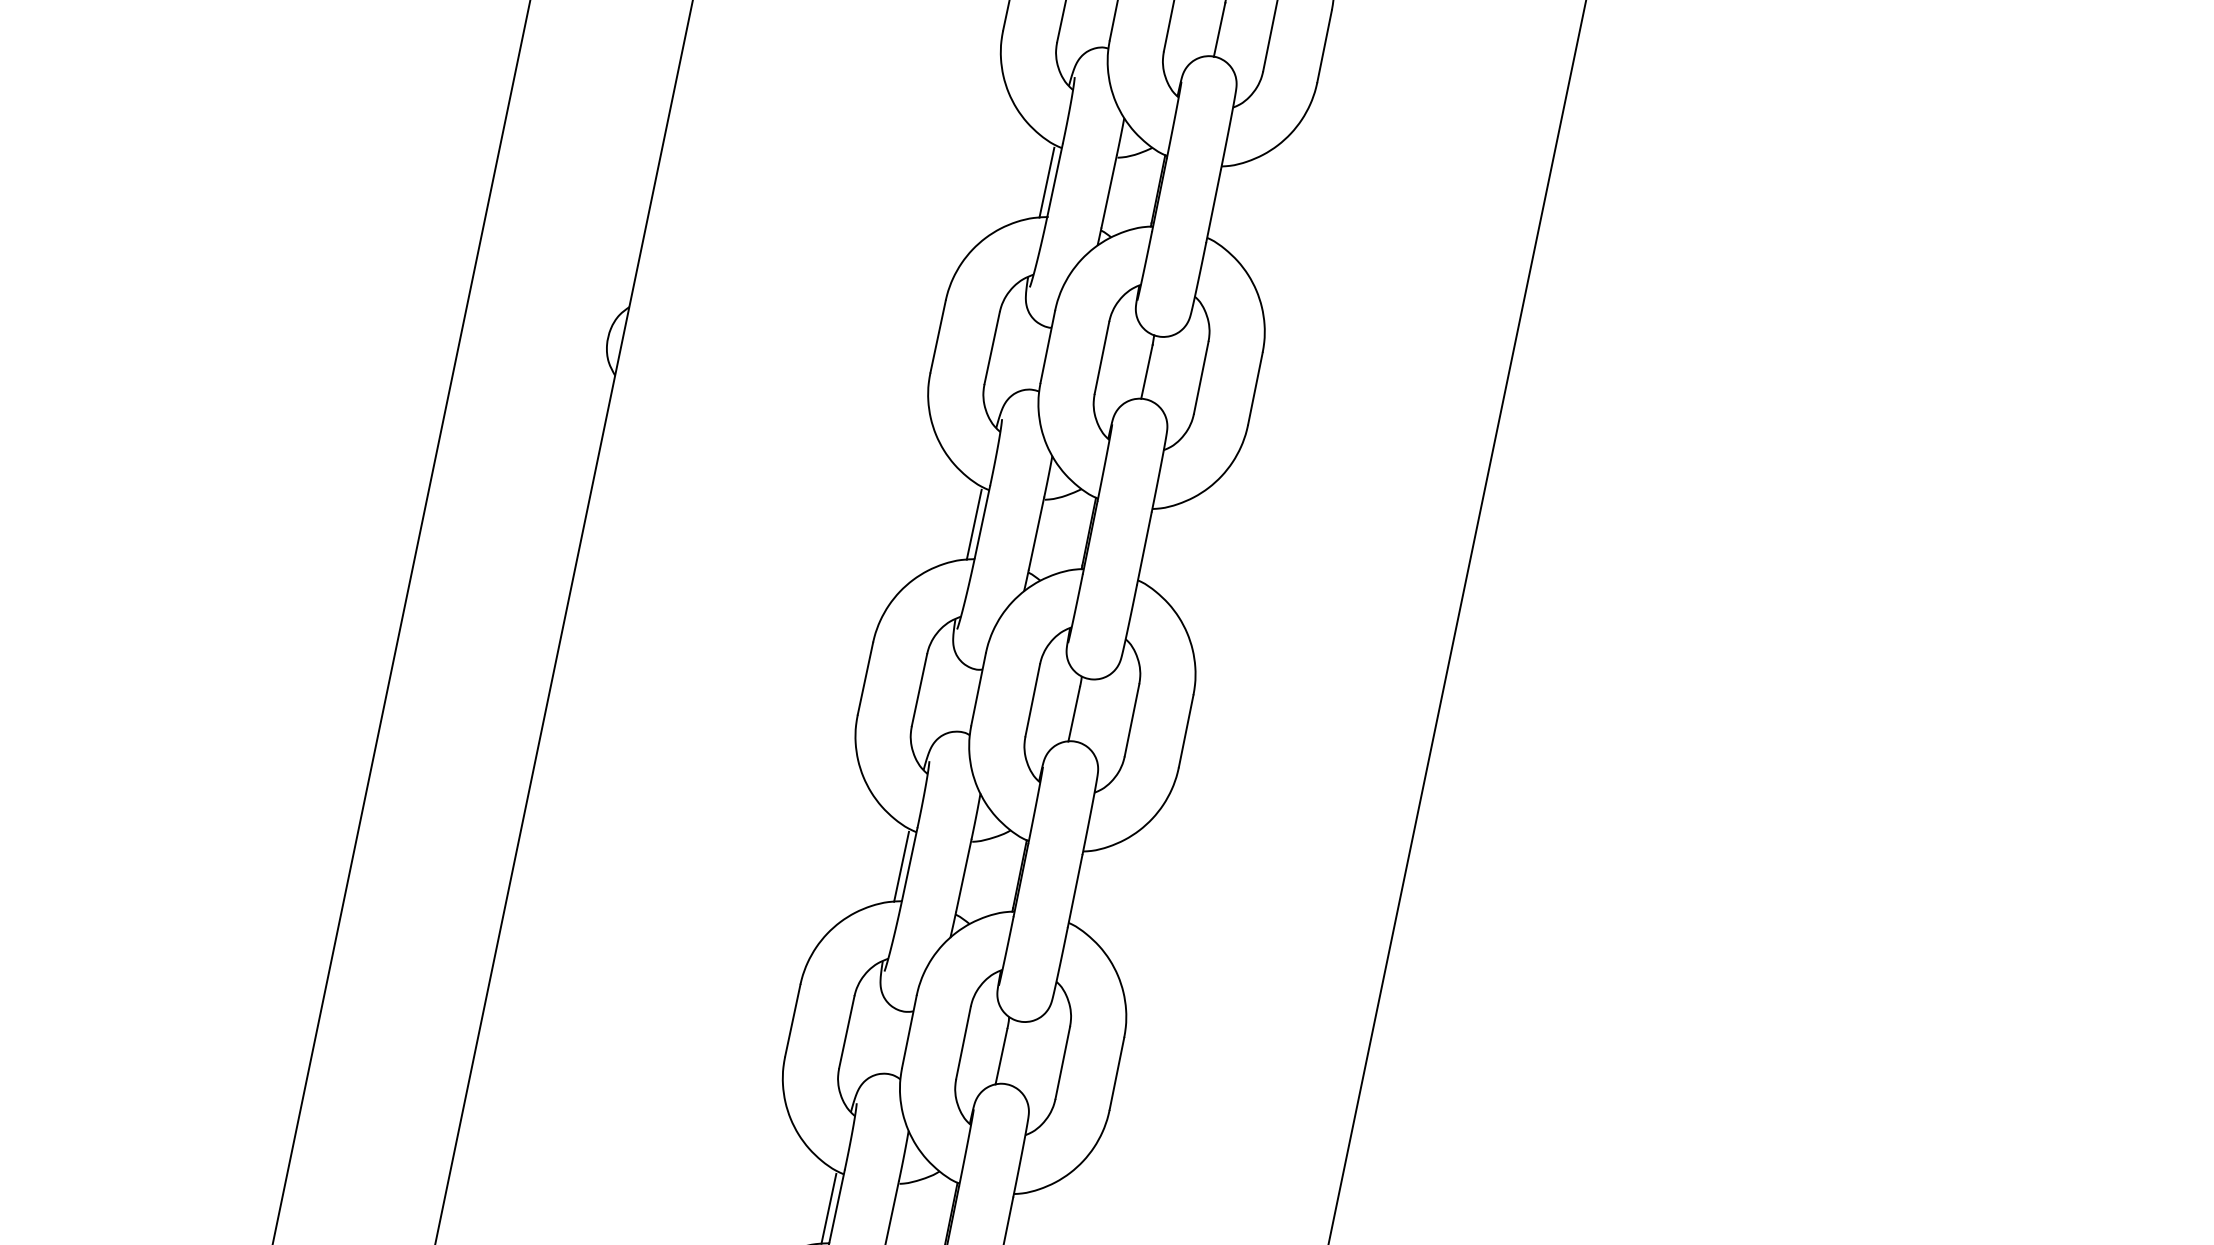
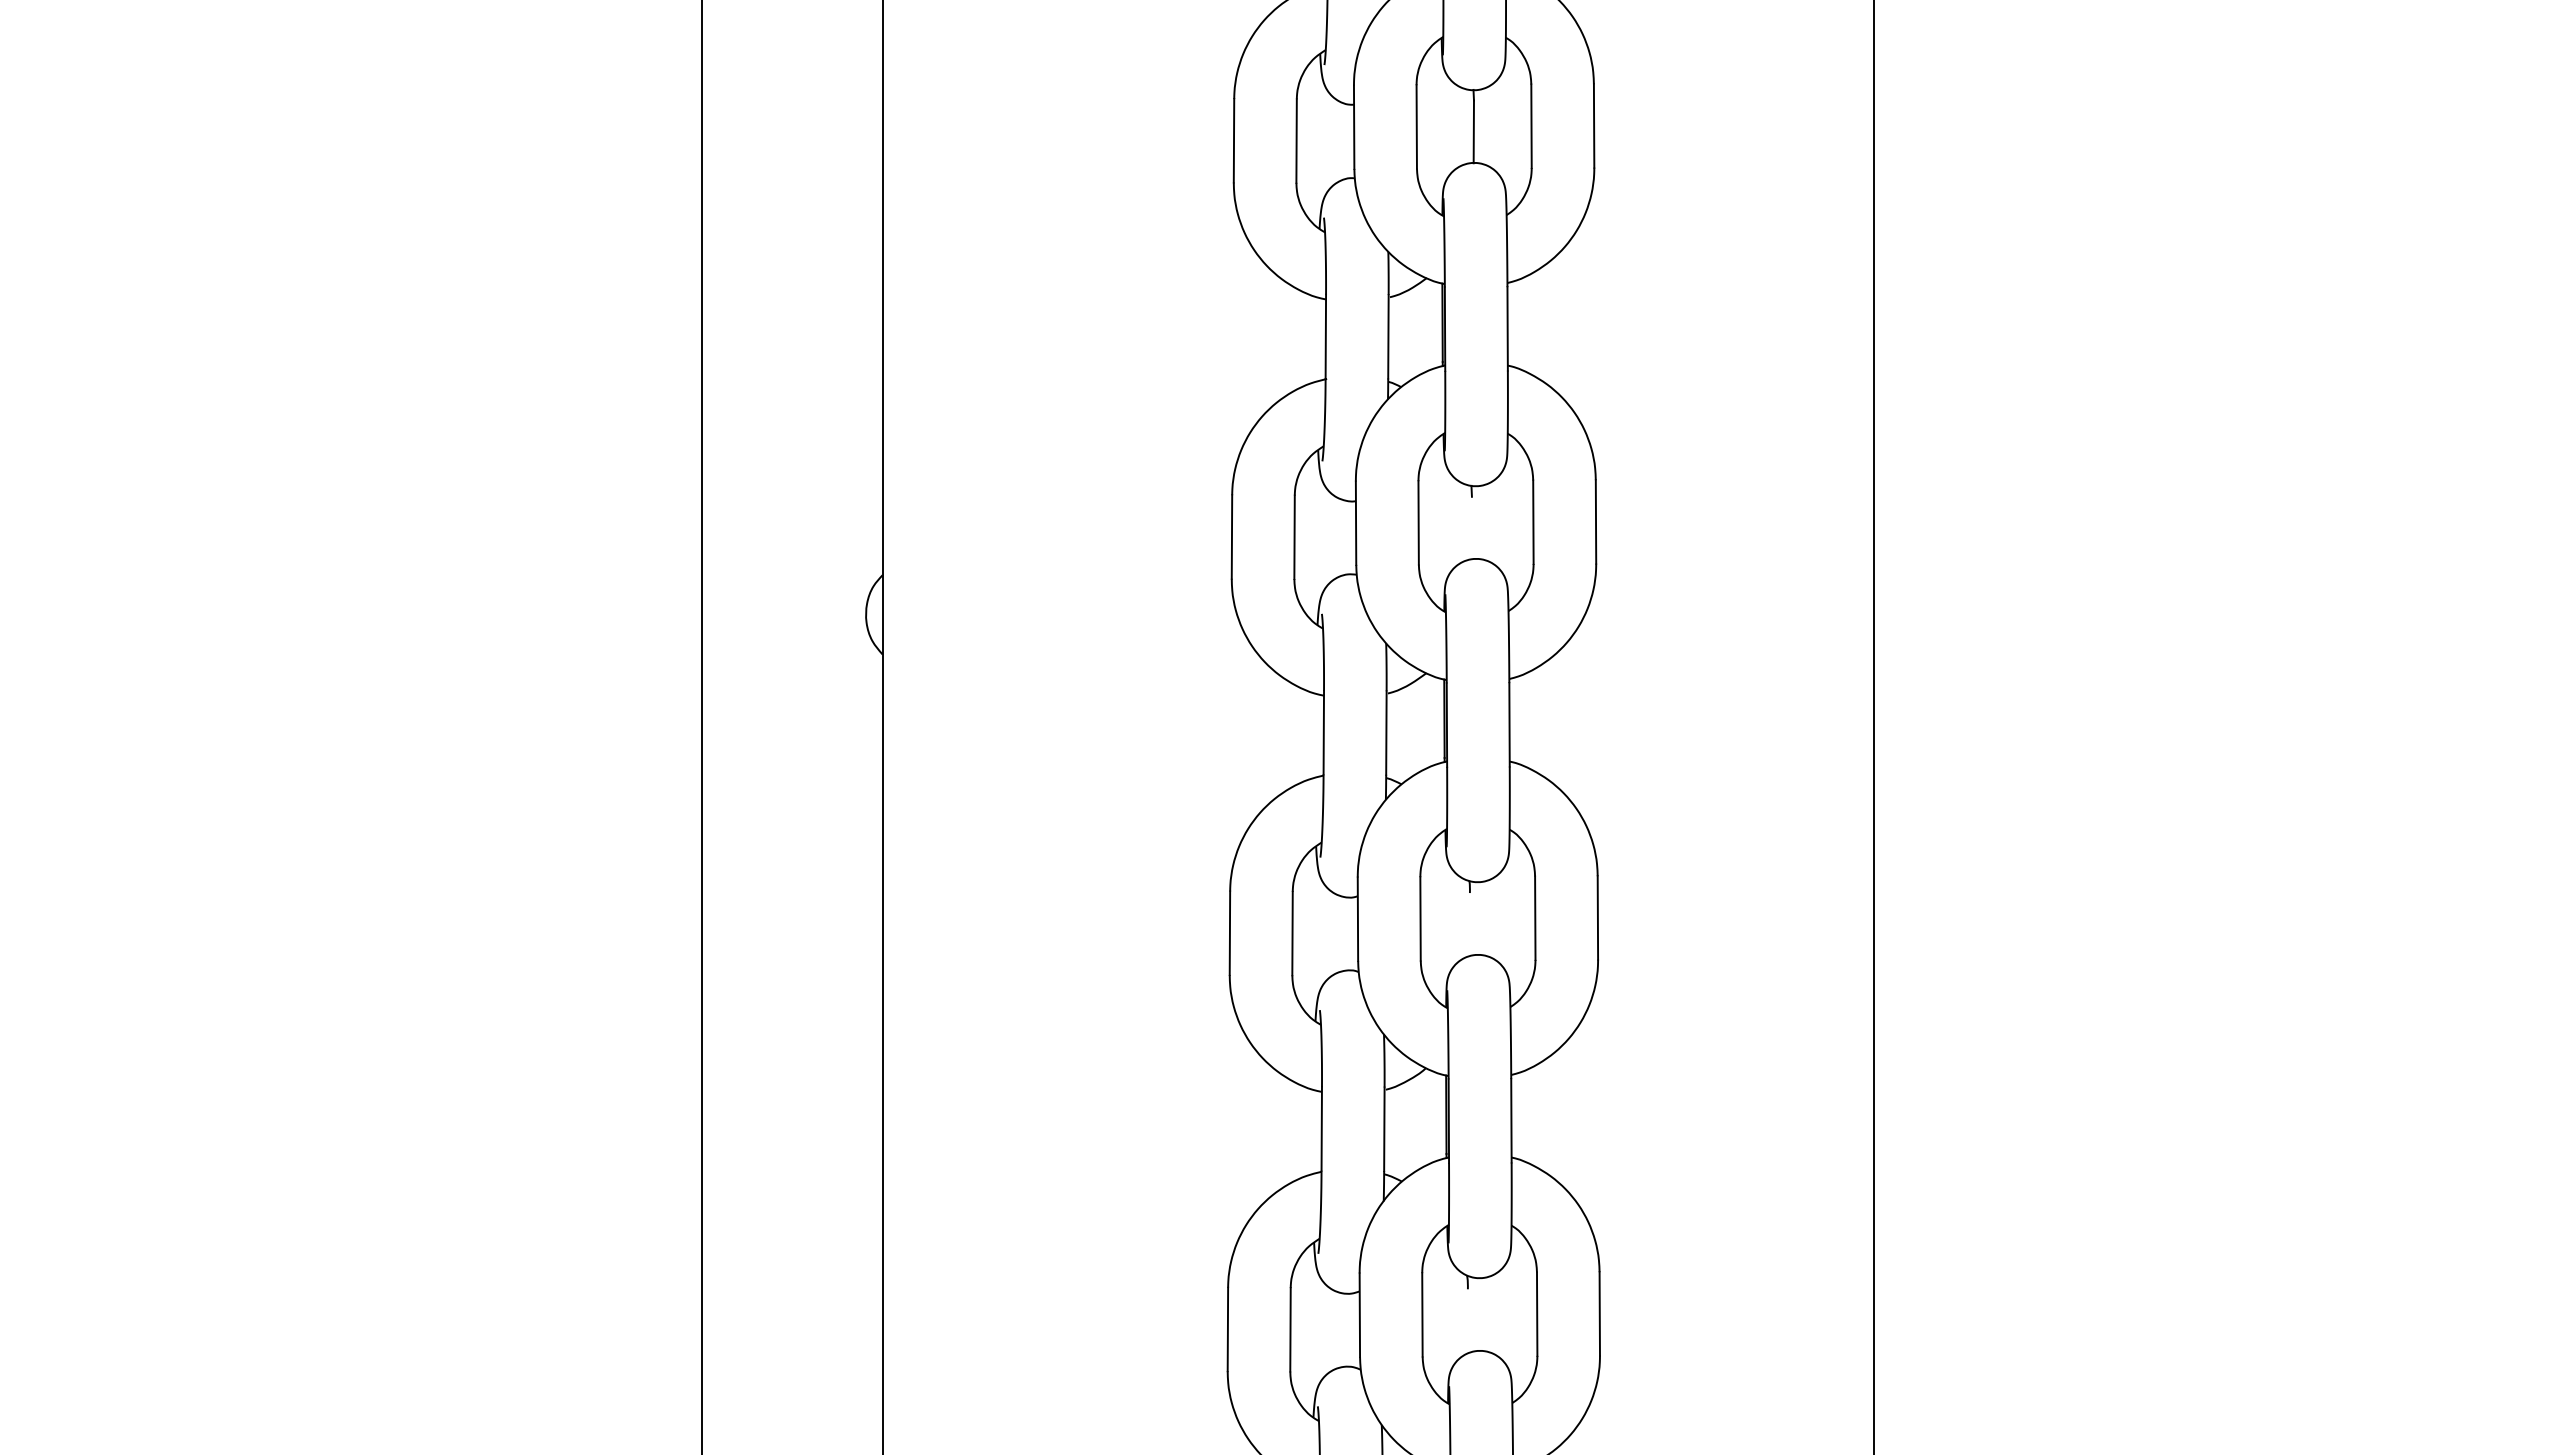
line: (1047, 182) -> (1317, 340), removed
line: (1146, 371) -> (1471, 527), removed
line: (974, 524) -> (1315, 737), removed
line: (1074, 713) -> (1469, 924), removed
line: (901, 866) -> (1313, 1133), removed
line: (1001, 1056) -> (1467, 1321), removed

